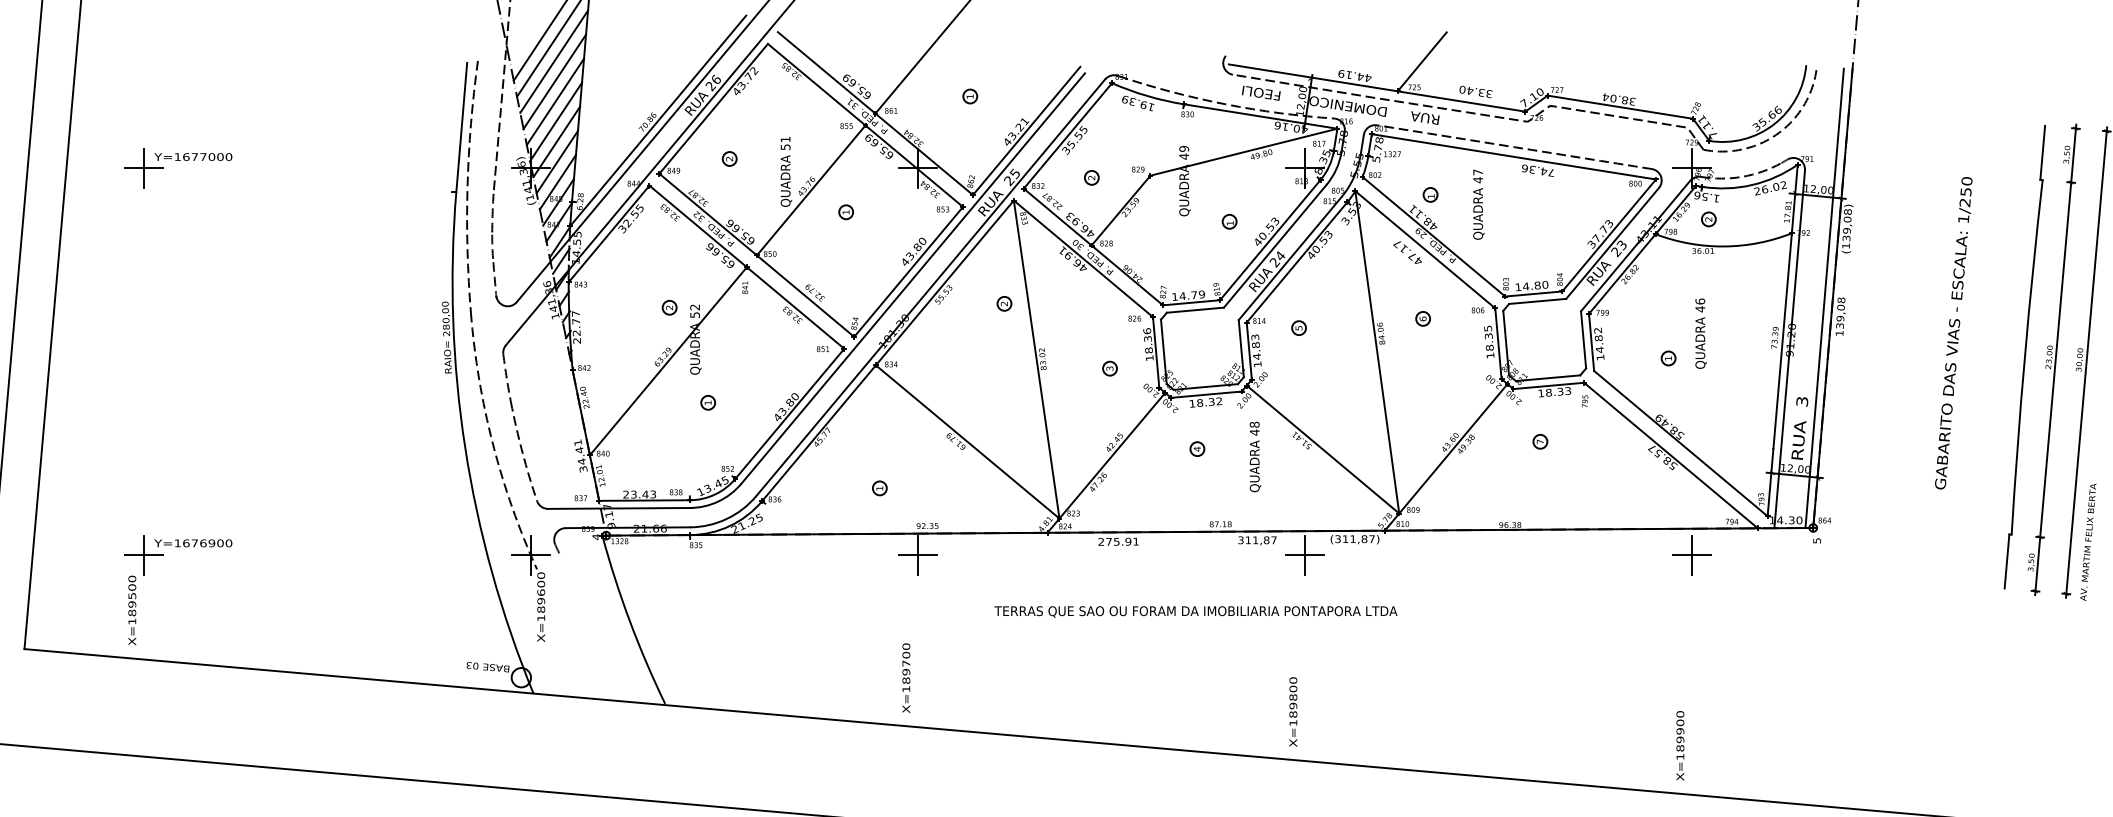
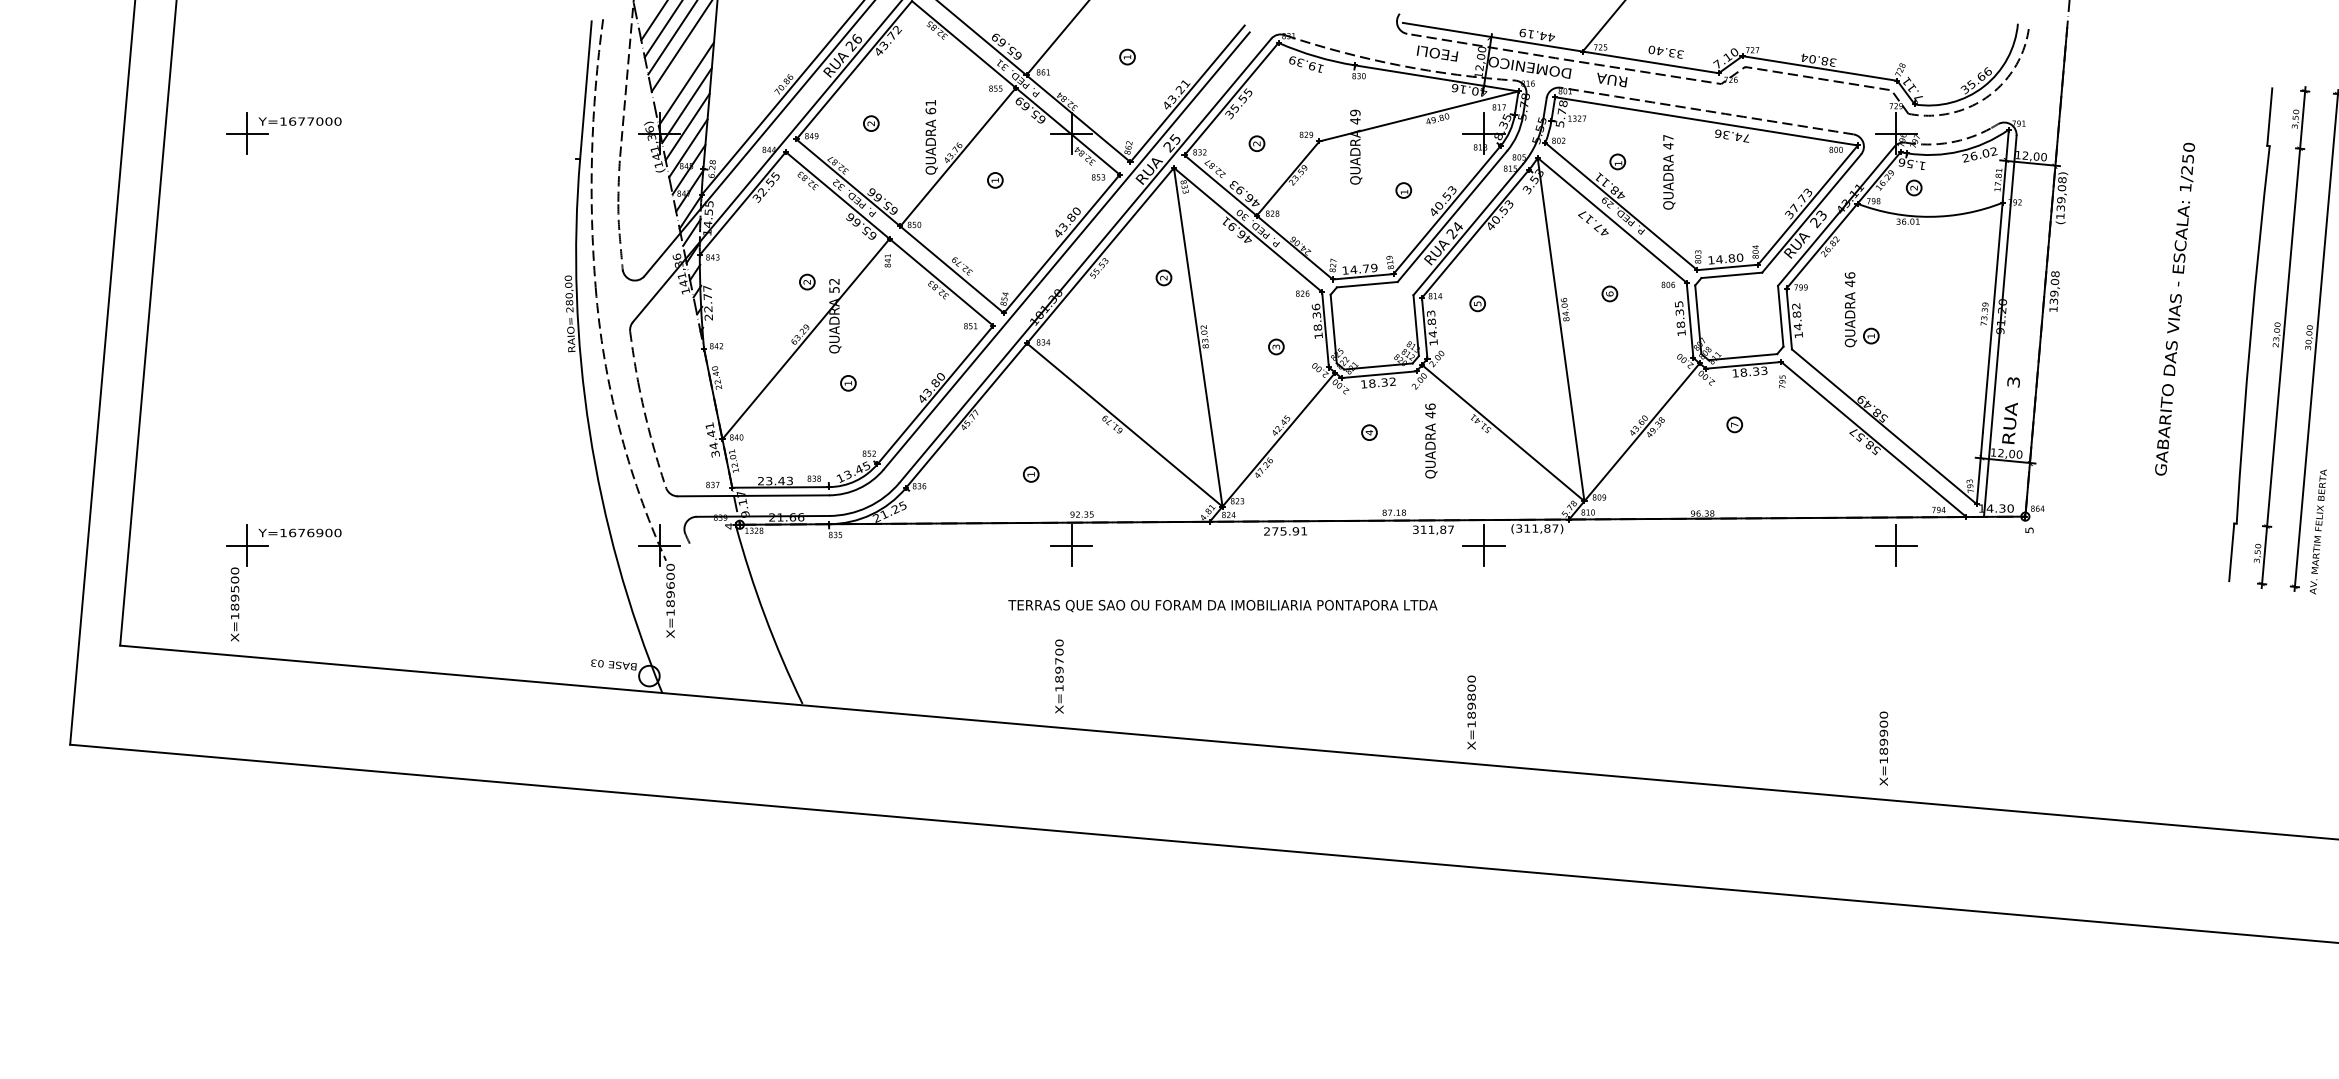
line: (555, 101) -> (685, 62), removed
text: (785, 146) -> (930, 110), 51 -> 61
line: (1824, 297) -> (2037, 271), removed
text: (1700, 333) -> (1850, 309), moved
text: (1254, 424) -> (1430, 406), 48 -> 46
text: (1195, 612) -> (1222, 606), moved

